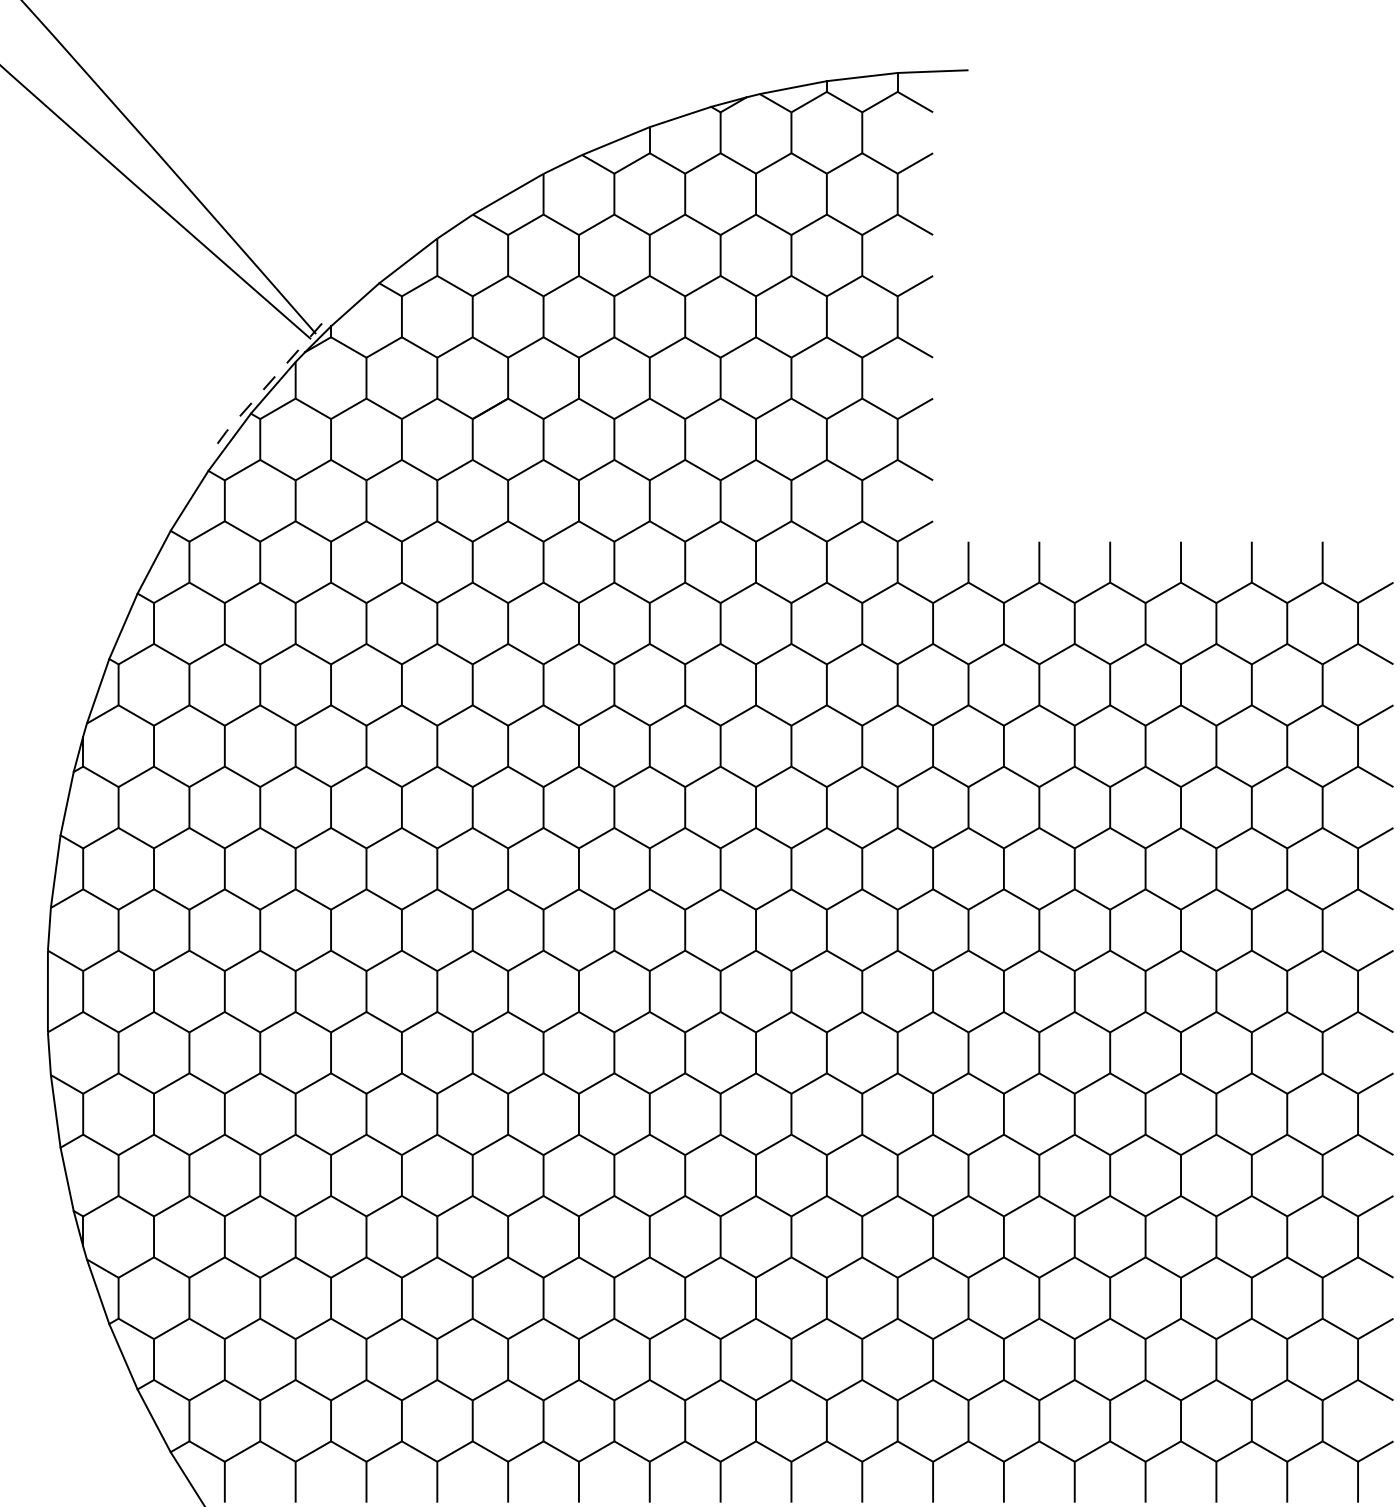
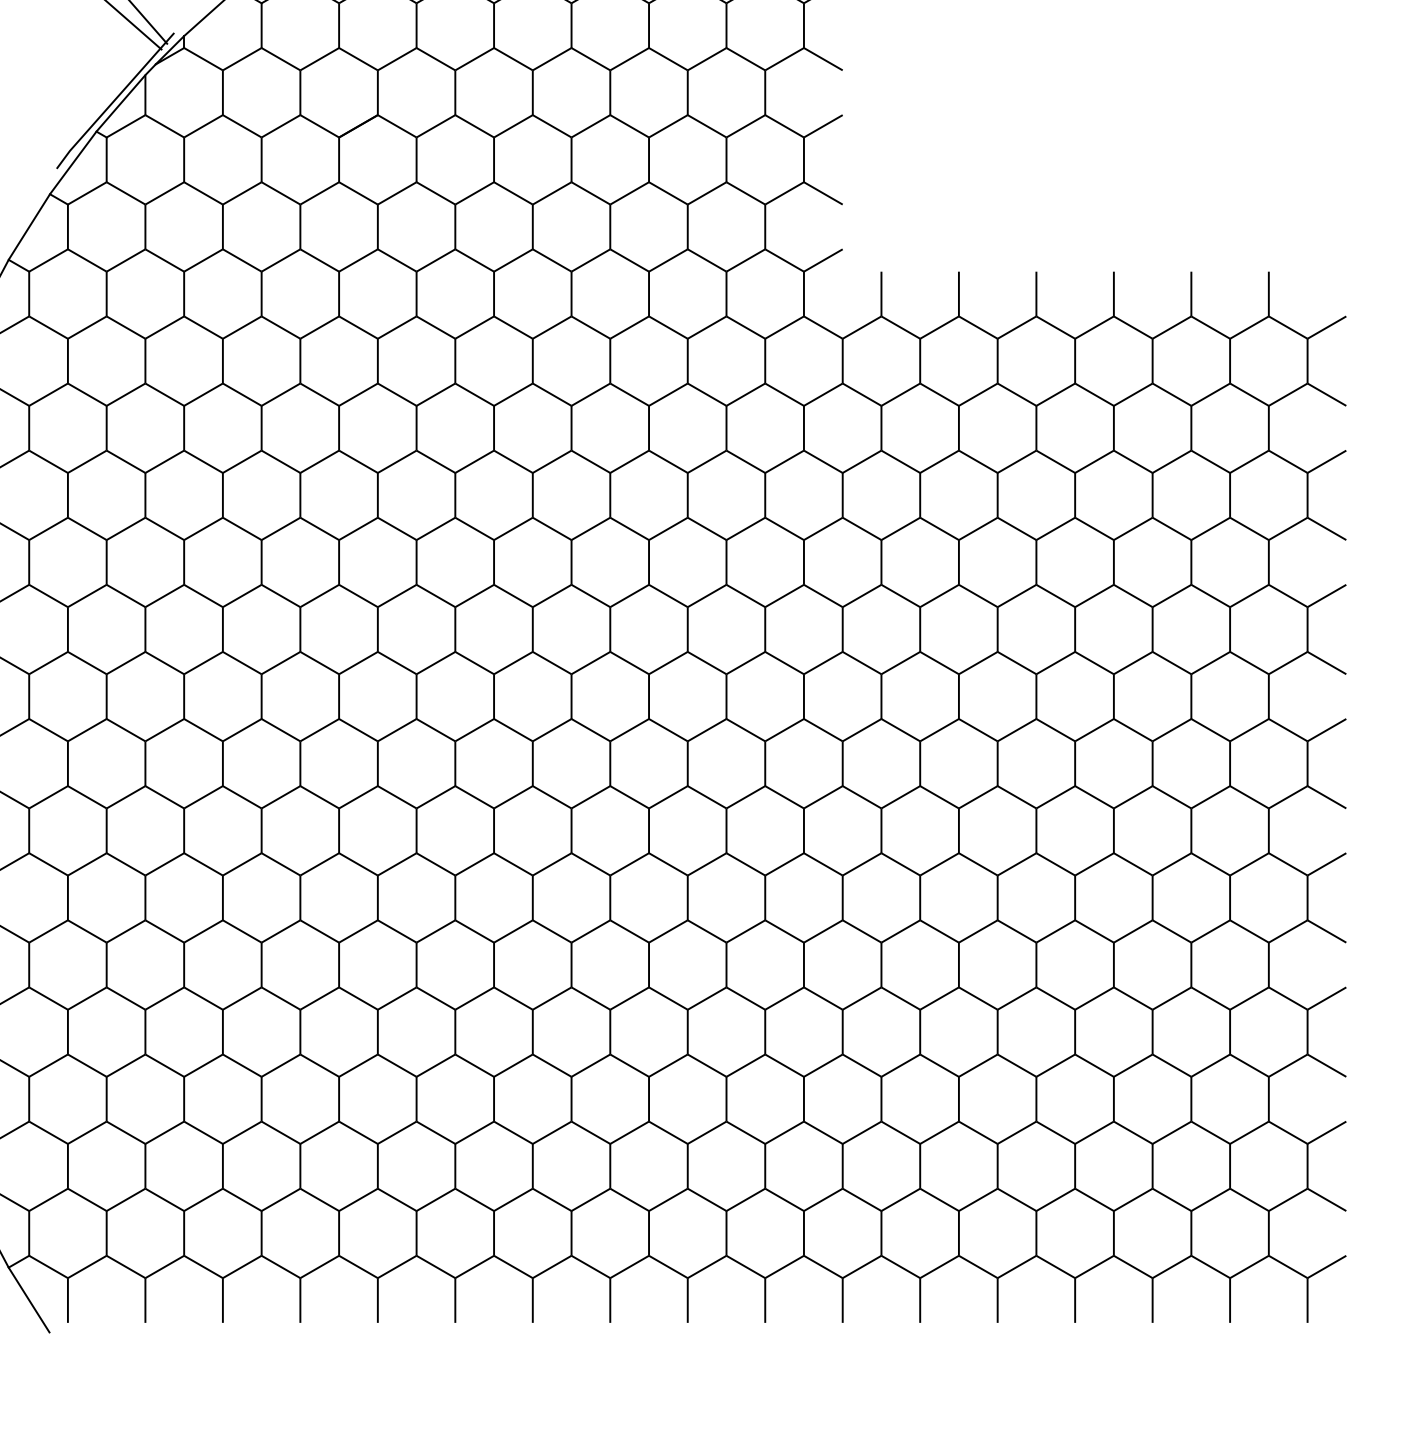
line: (267, 385) -> (114, 100), dashed -> solid

